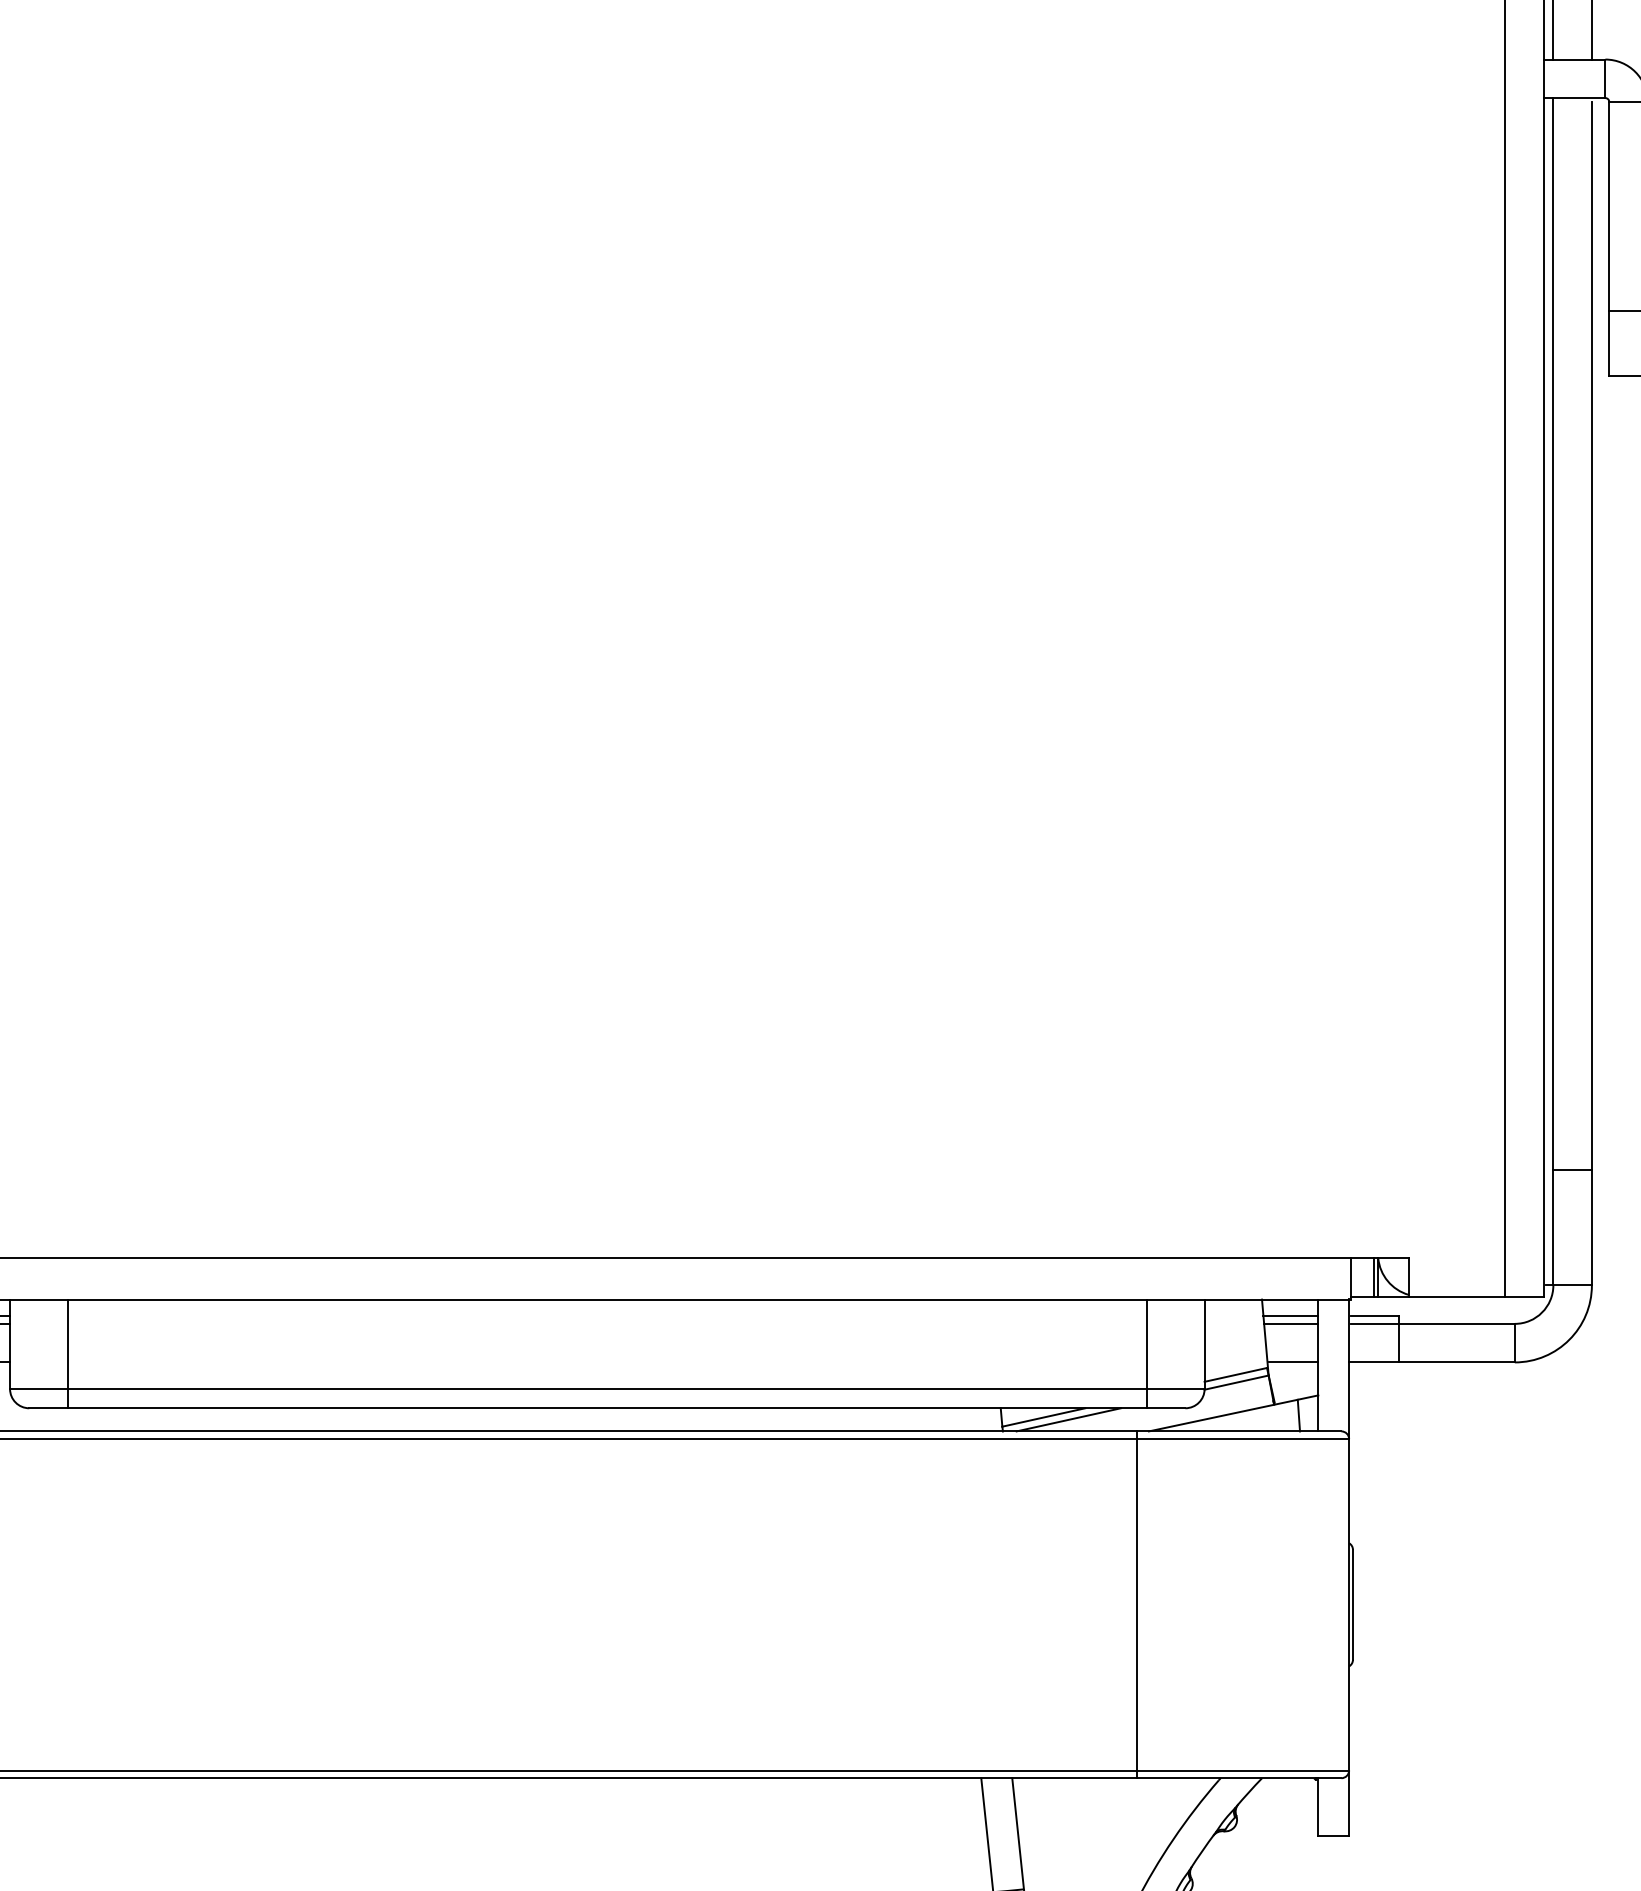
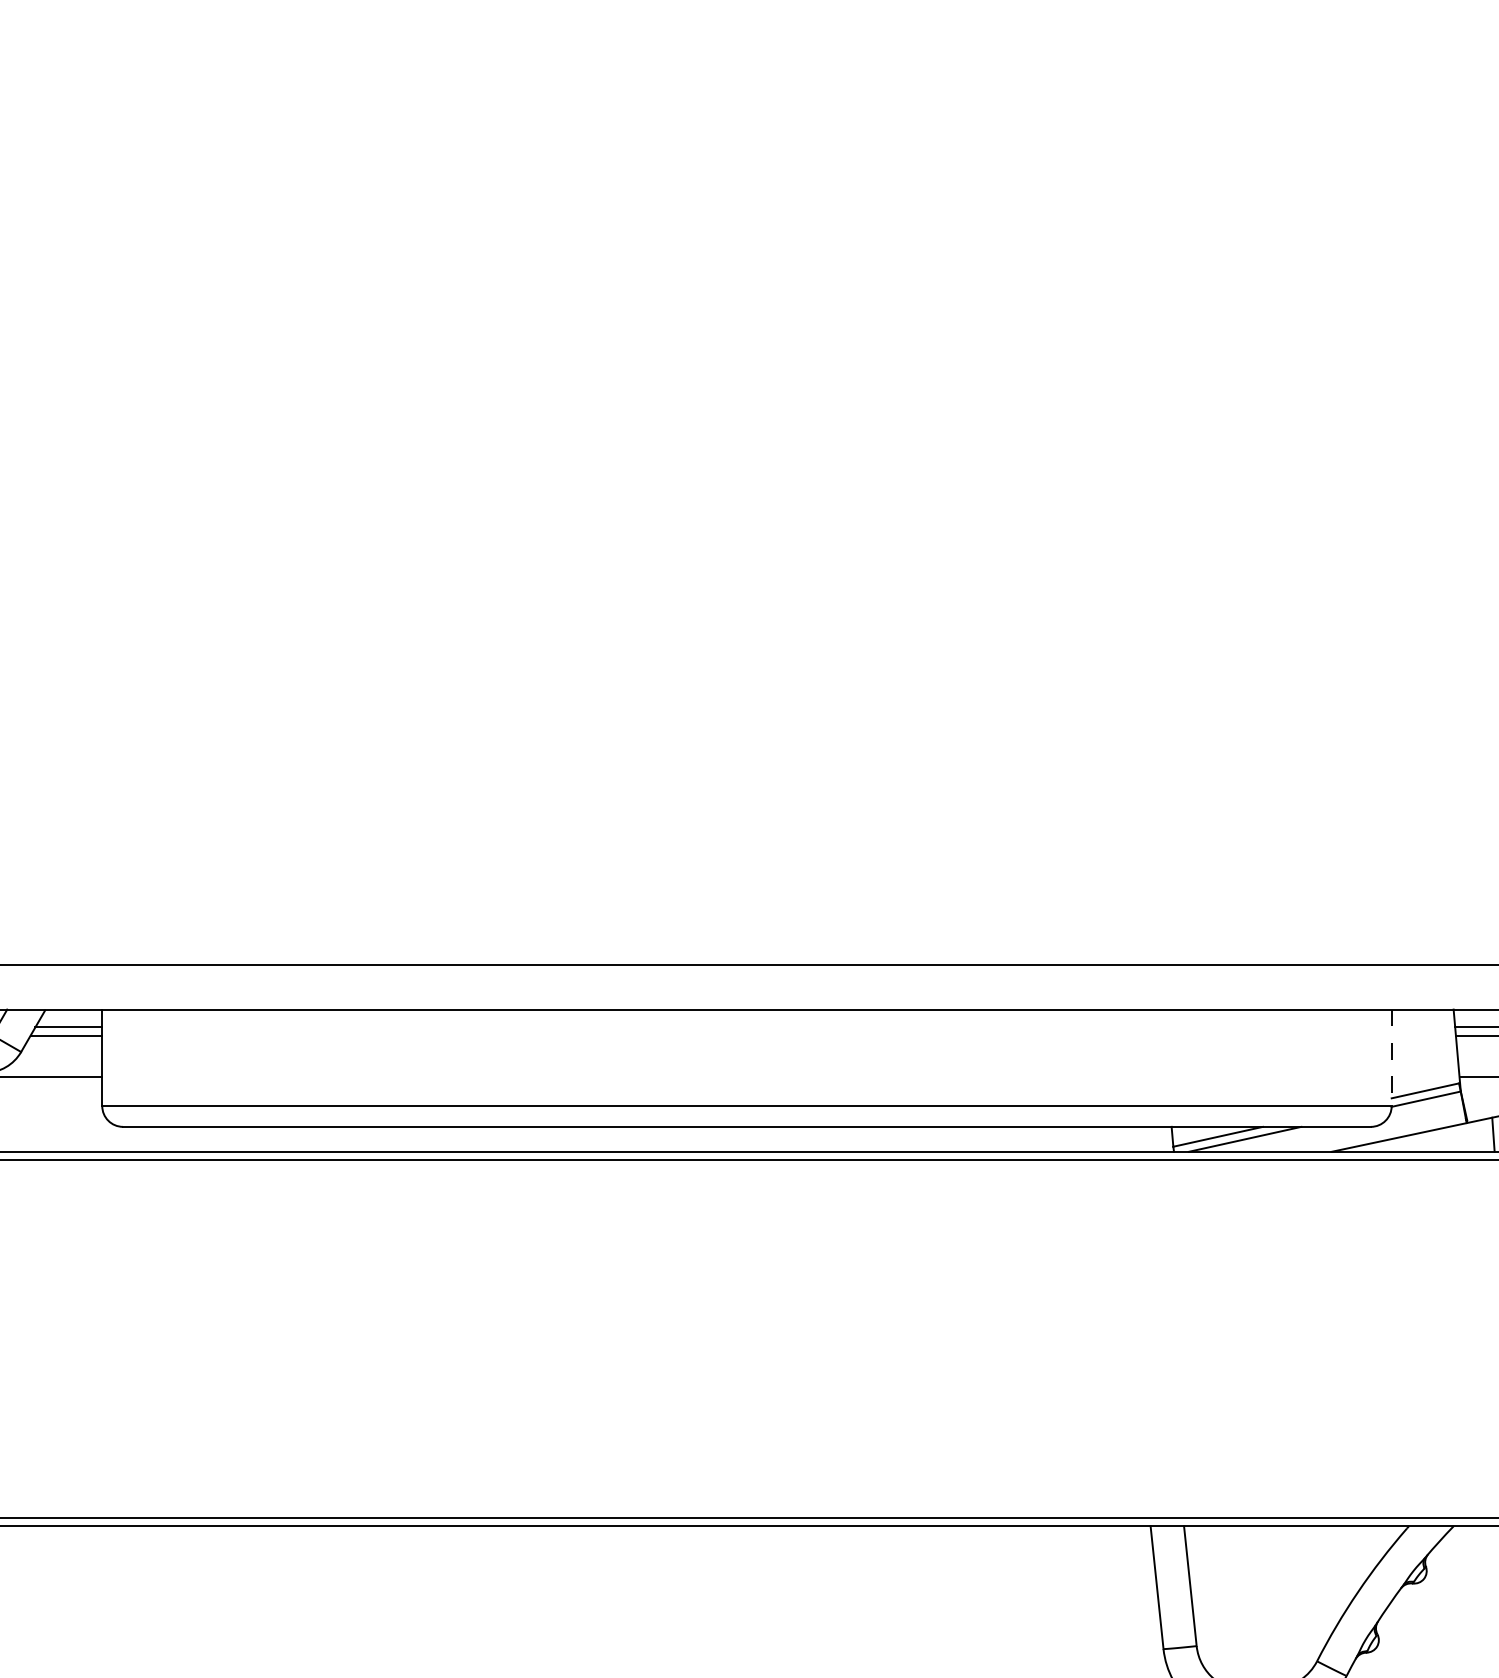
line: (1204, 1344) -> (1391, 1058), solid -> dashed
line: (67, 1353) -> (164, 1067), removed
line: (1146, 1353) -> (1328, 1067), removed
line: (1137, 1604) -> (1319, 1338), removed

